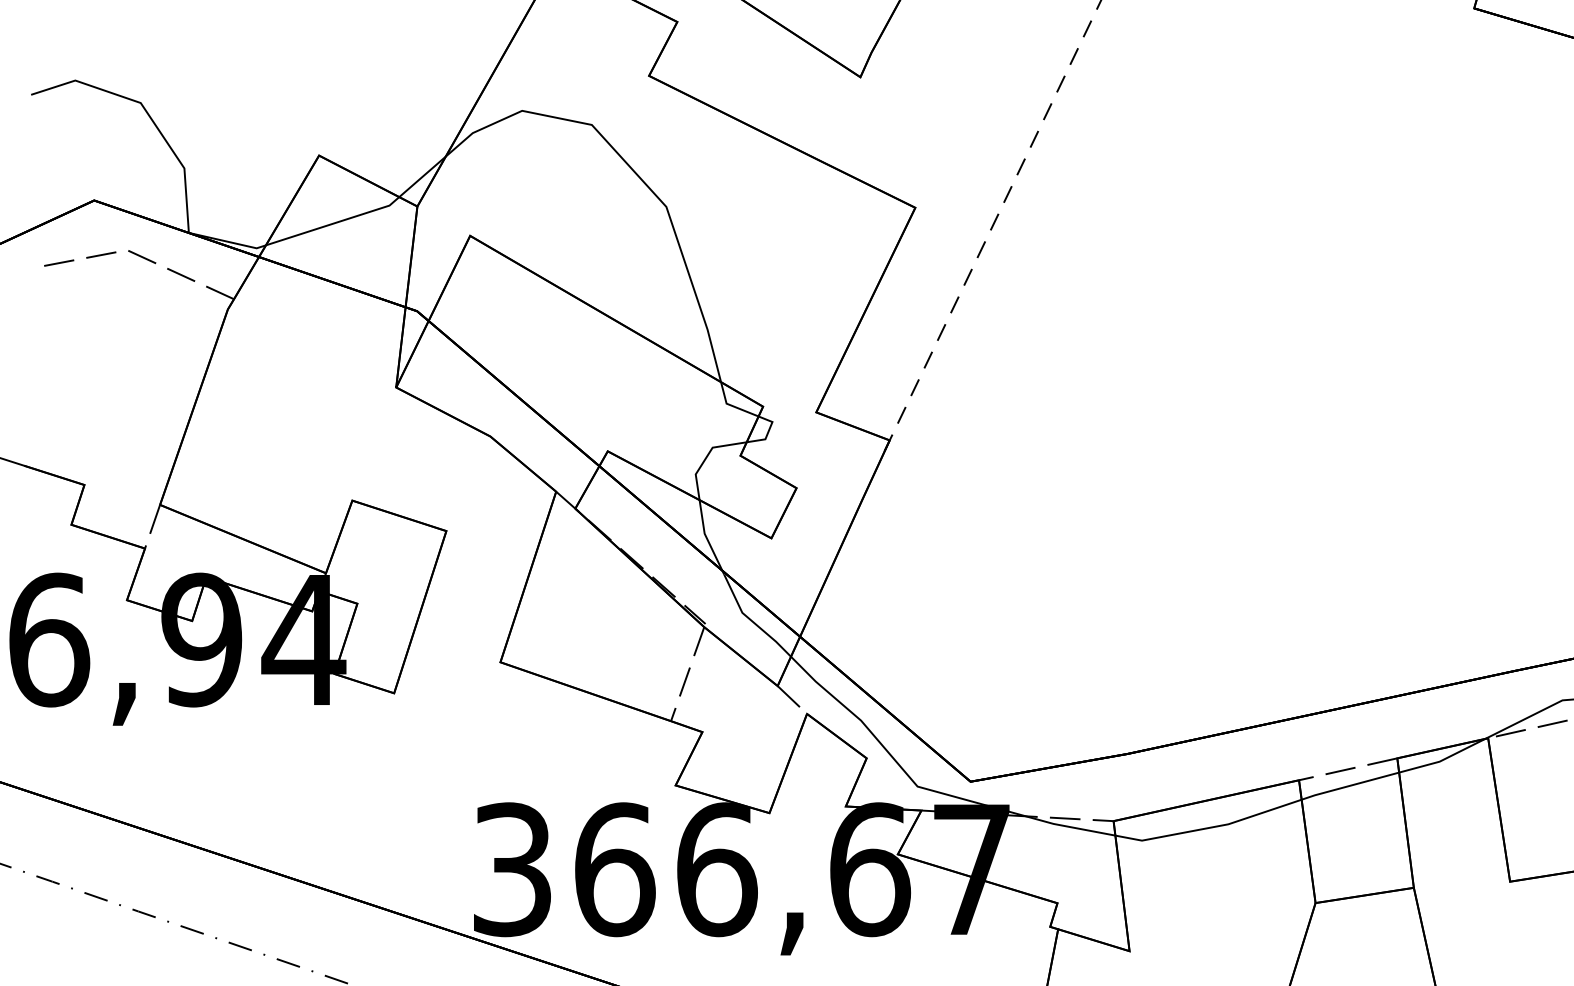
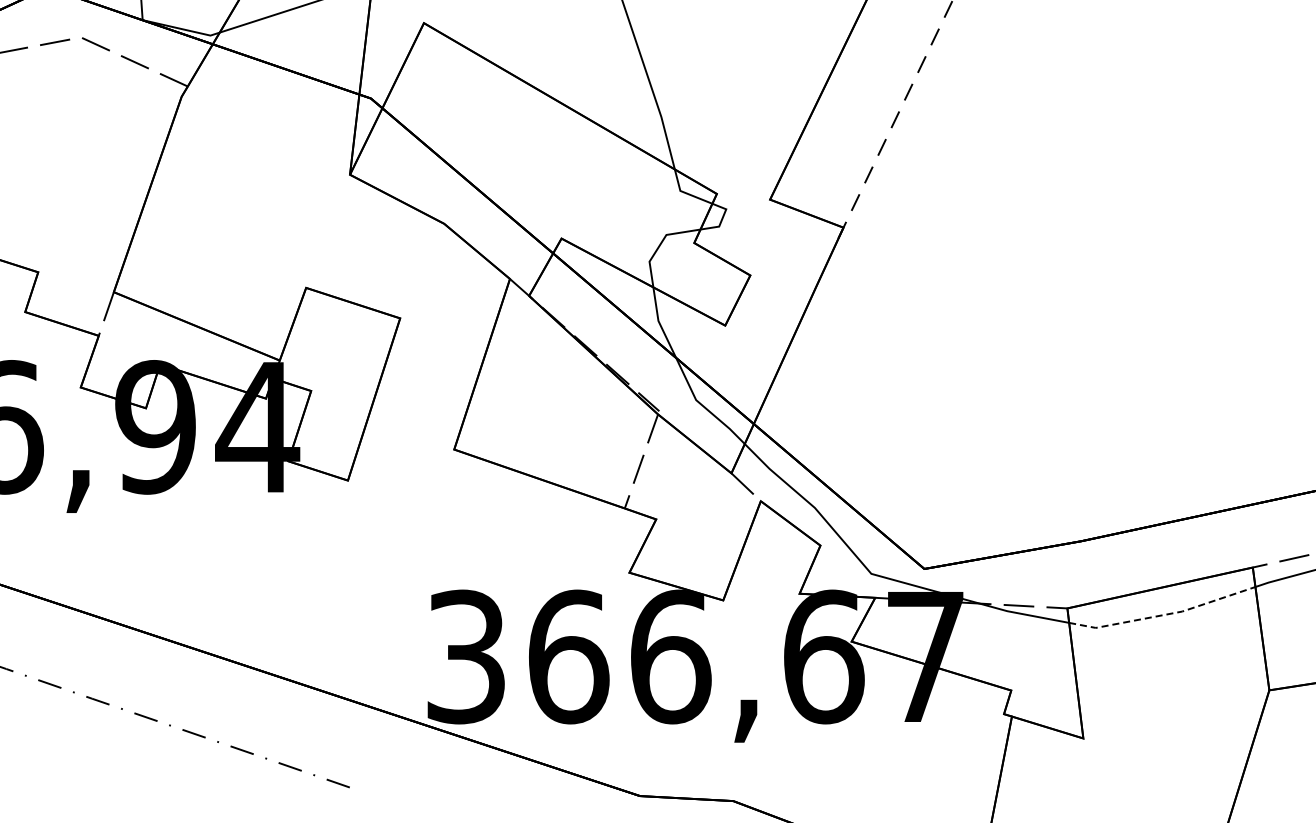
line: (1209, 827) -> (1163, 614), solid -> dashed

